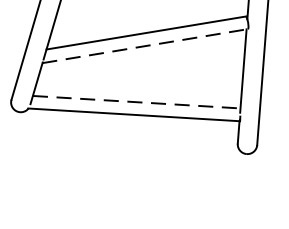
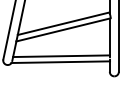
line: (145, 45) -> (63, 29), dashed -> solid
line: (136, 102) -> (61, 56), dashed -> solid

